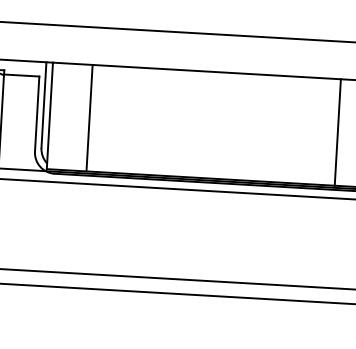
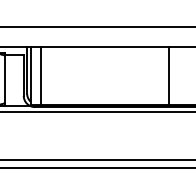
line: (90, 117) -> (41, 75), moved
line: (337, 131) -> (168, 75), moved

